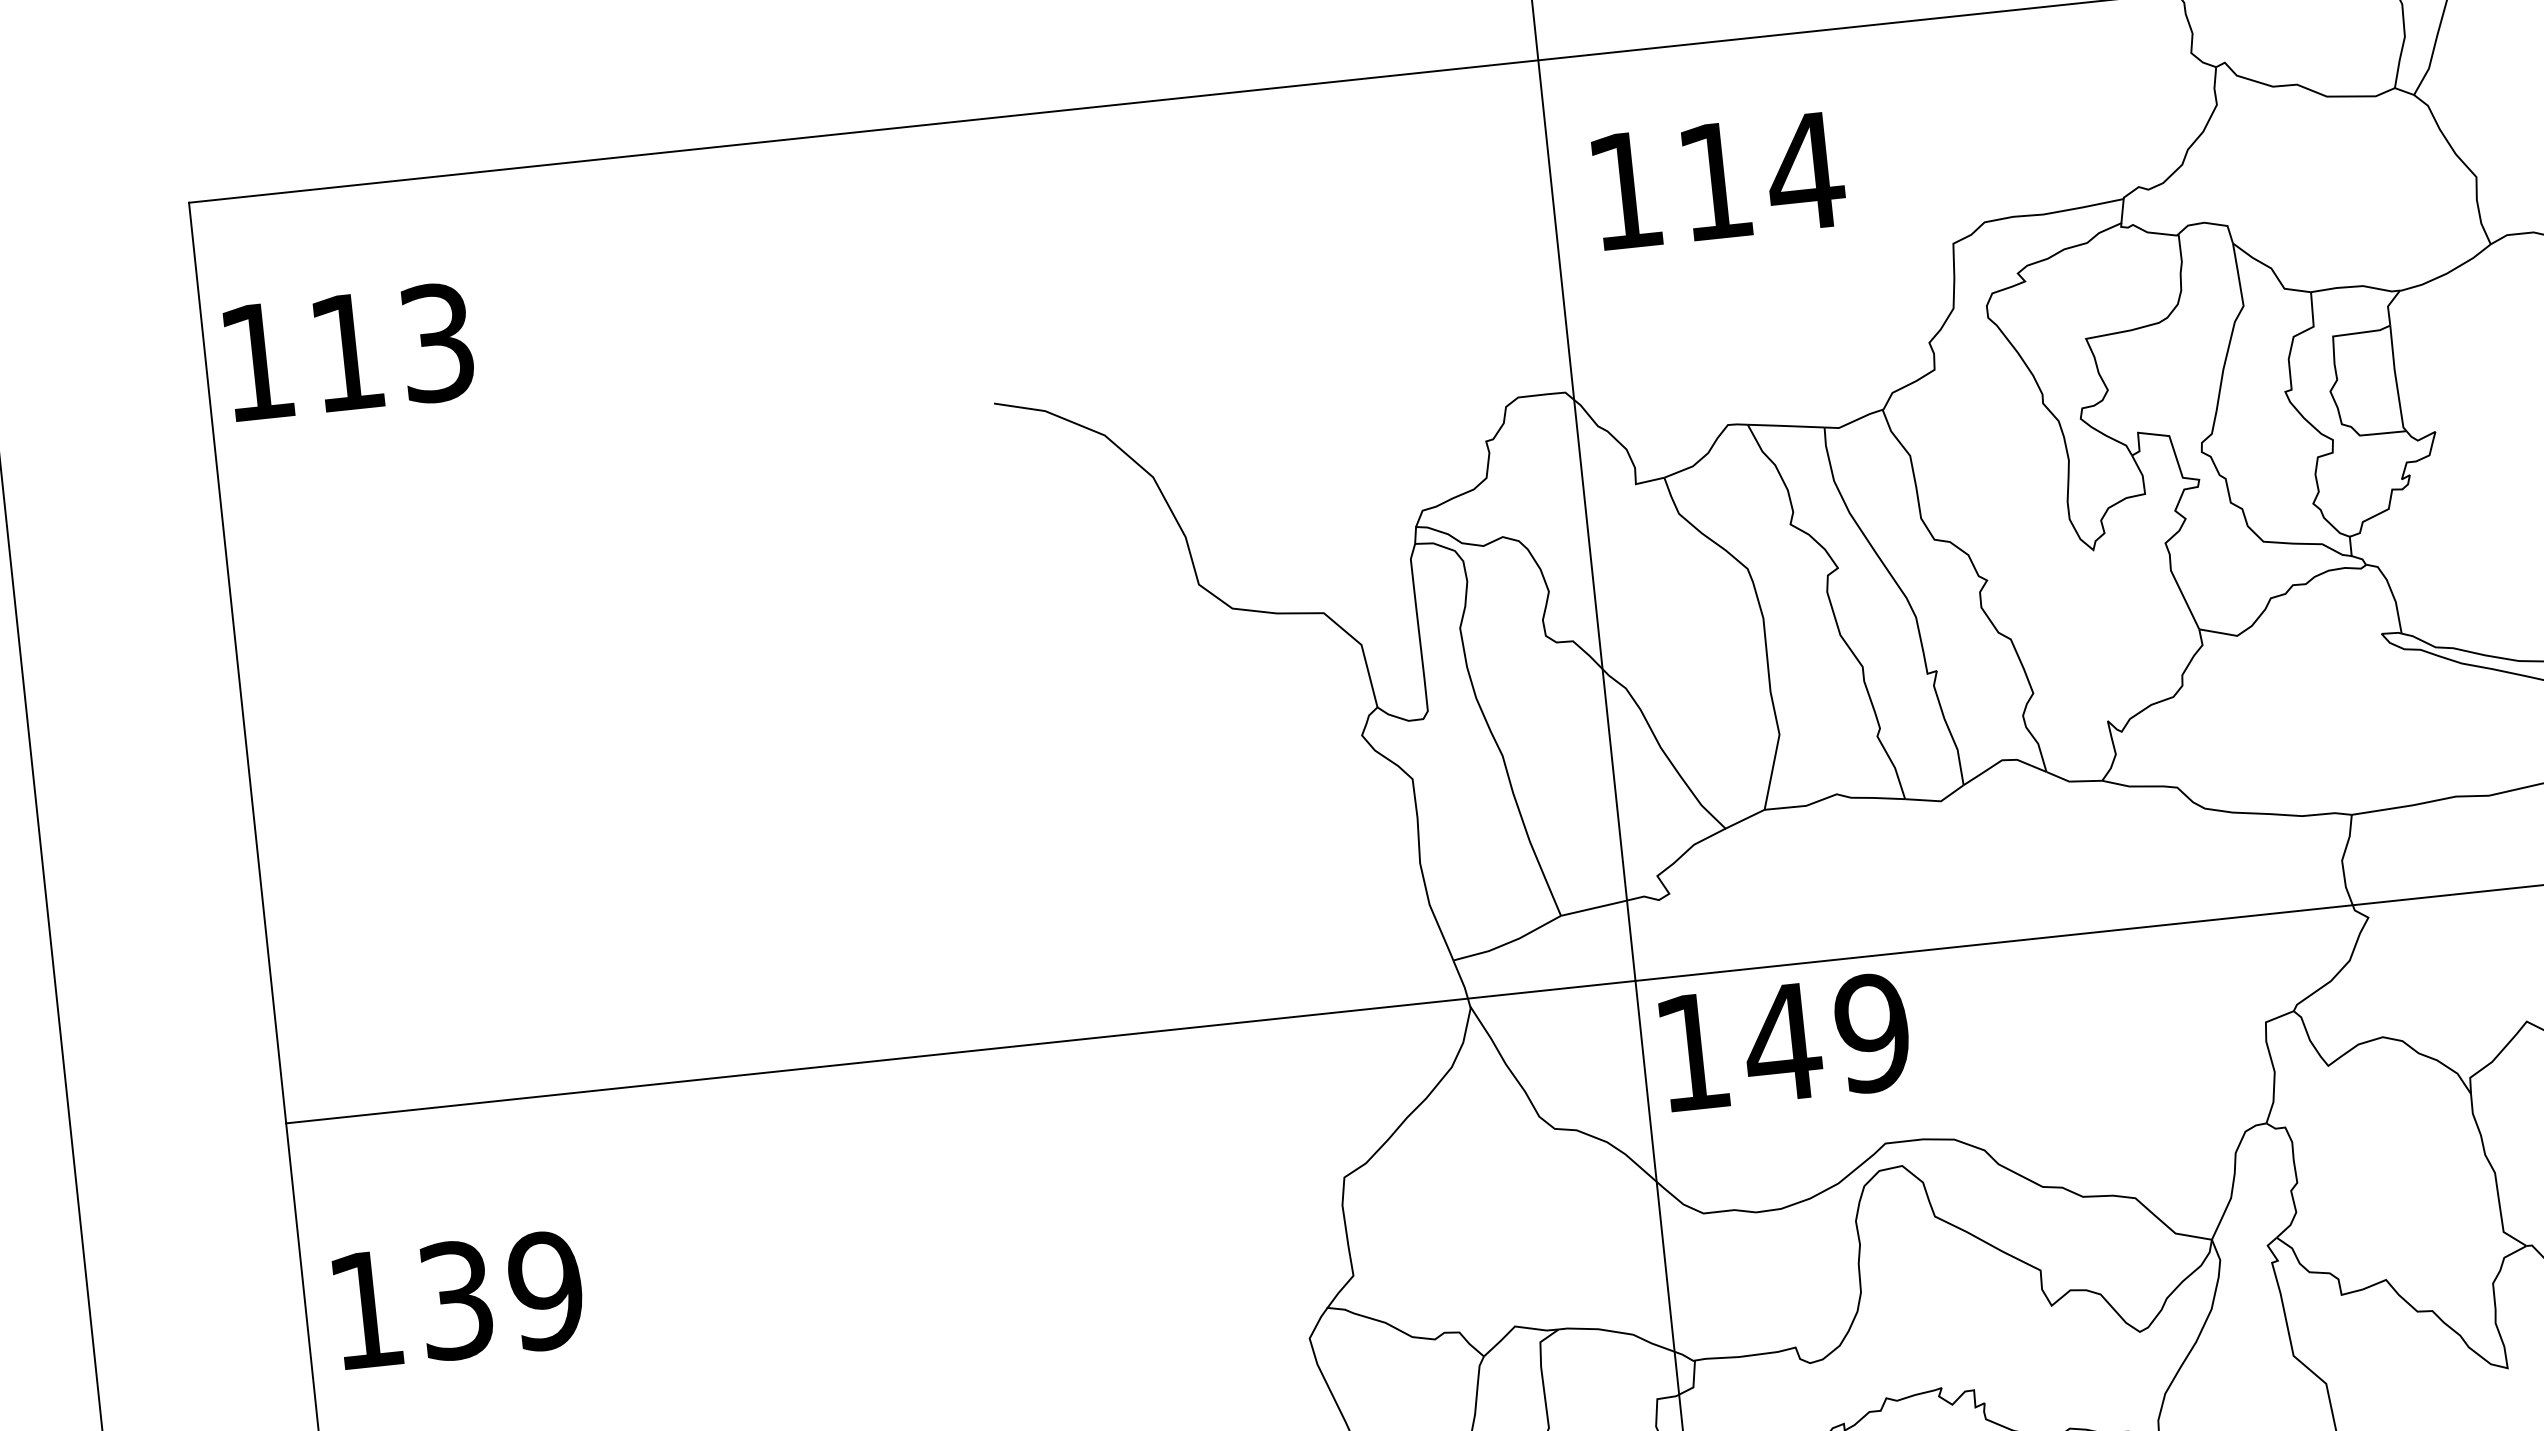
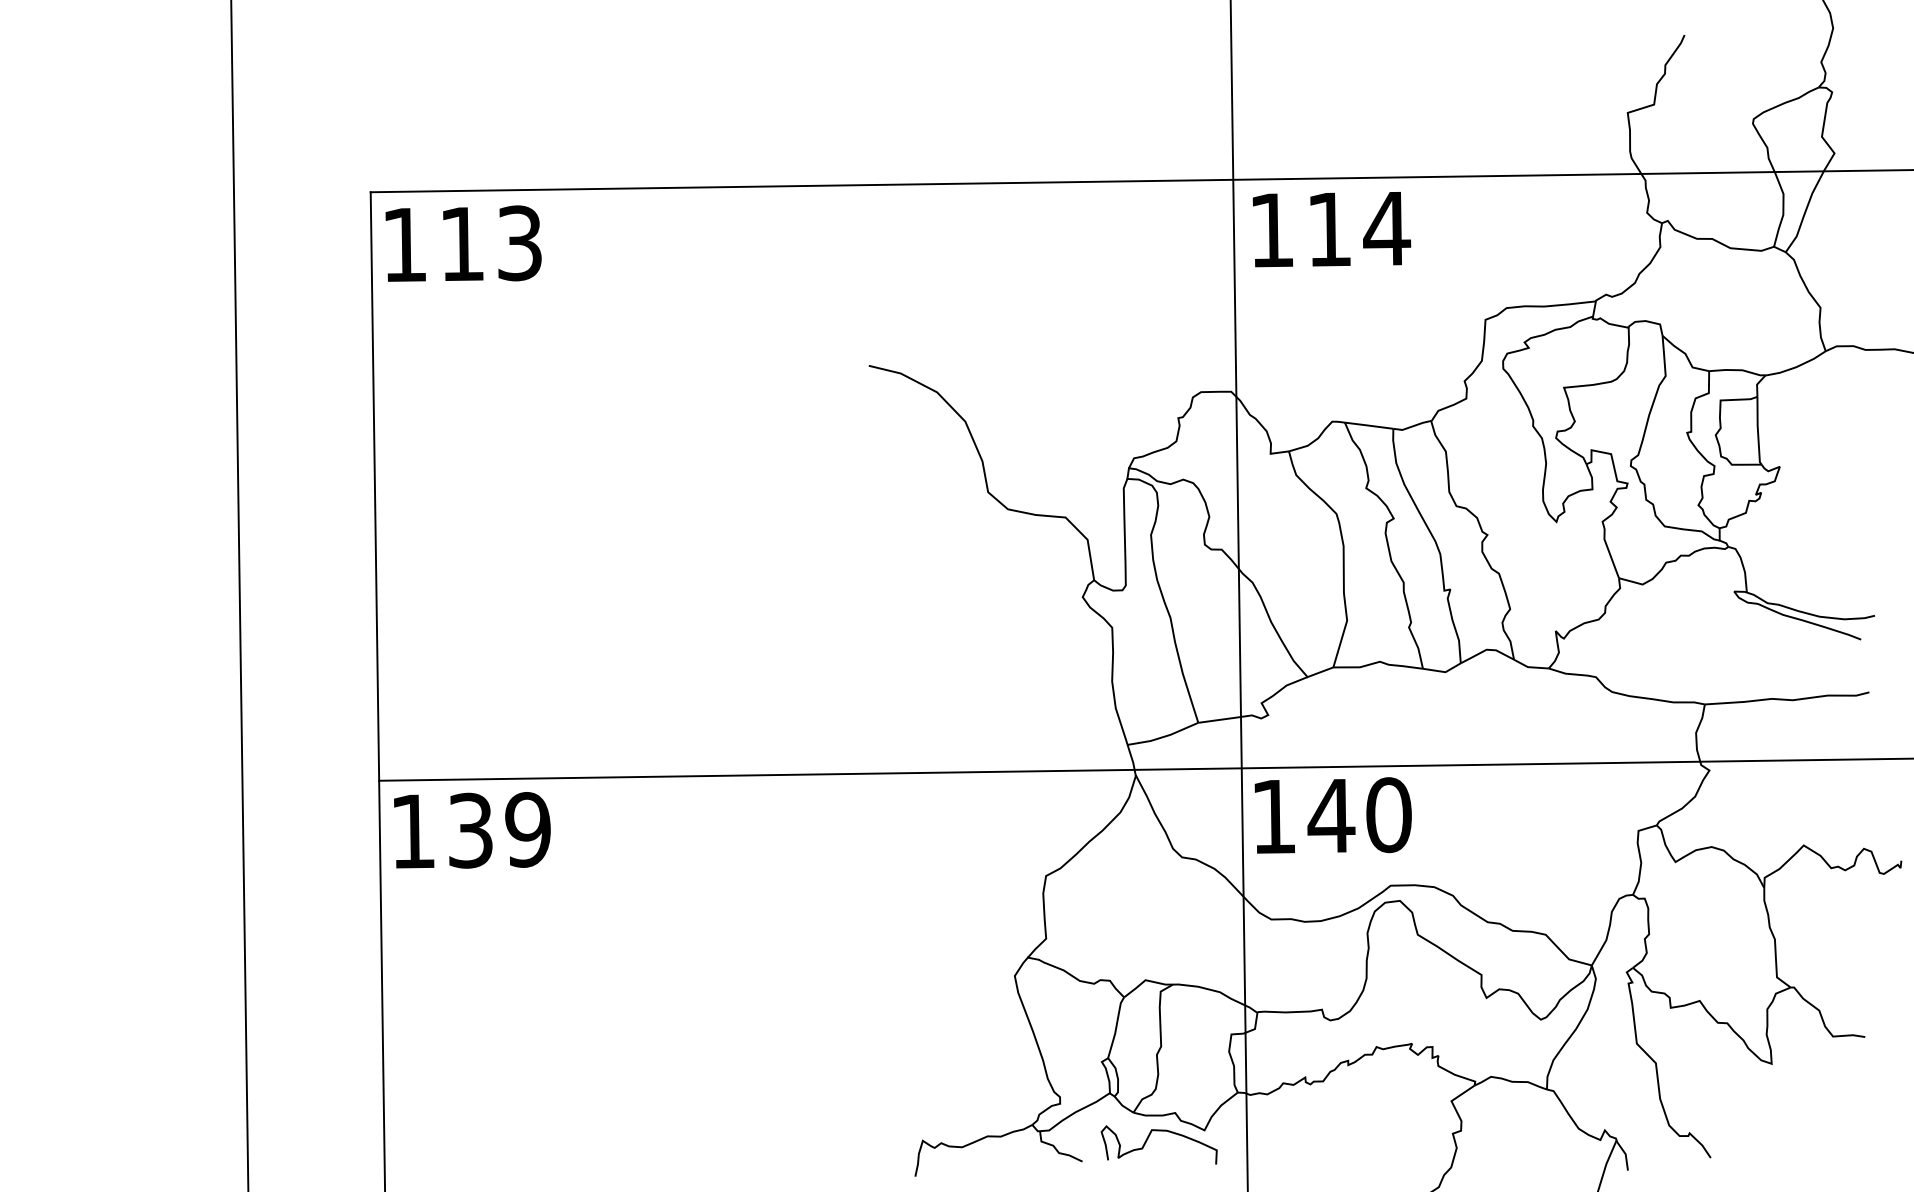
text: (1718, 180) -> (1331, 229), moved
text: (349, 351) -> (463, 243), moved
text: (1872, 1033) -> (1388, 815), 149 -> 140
text: (459, 1299) -> (472, 830), moved

